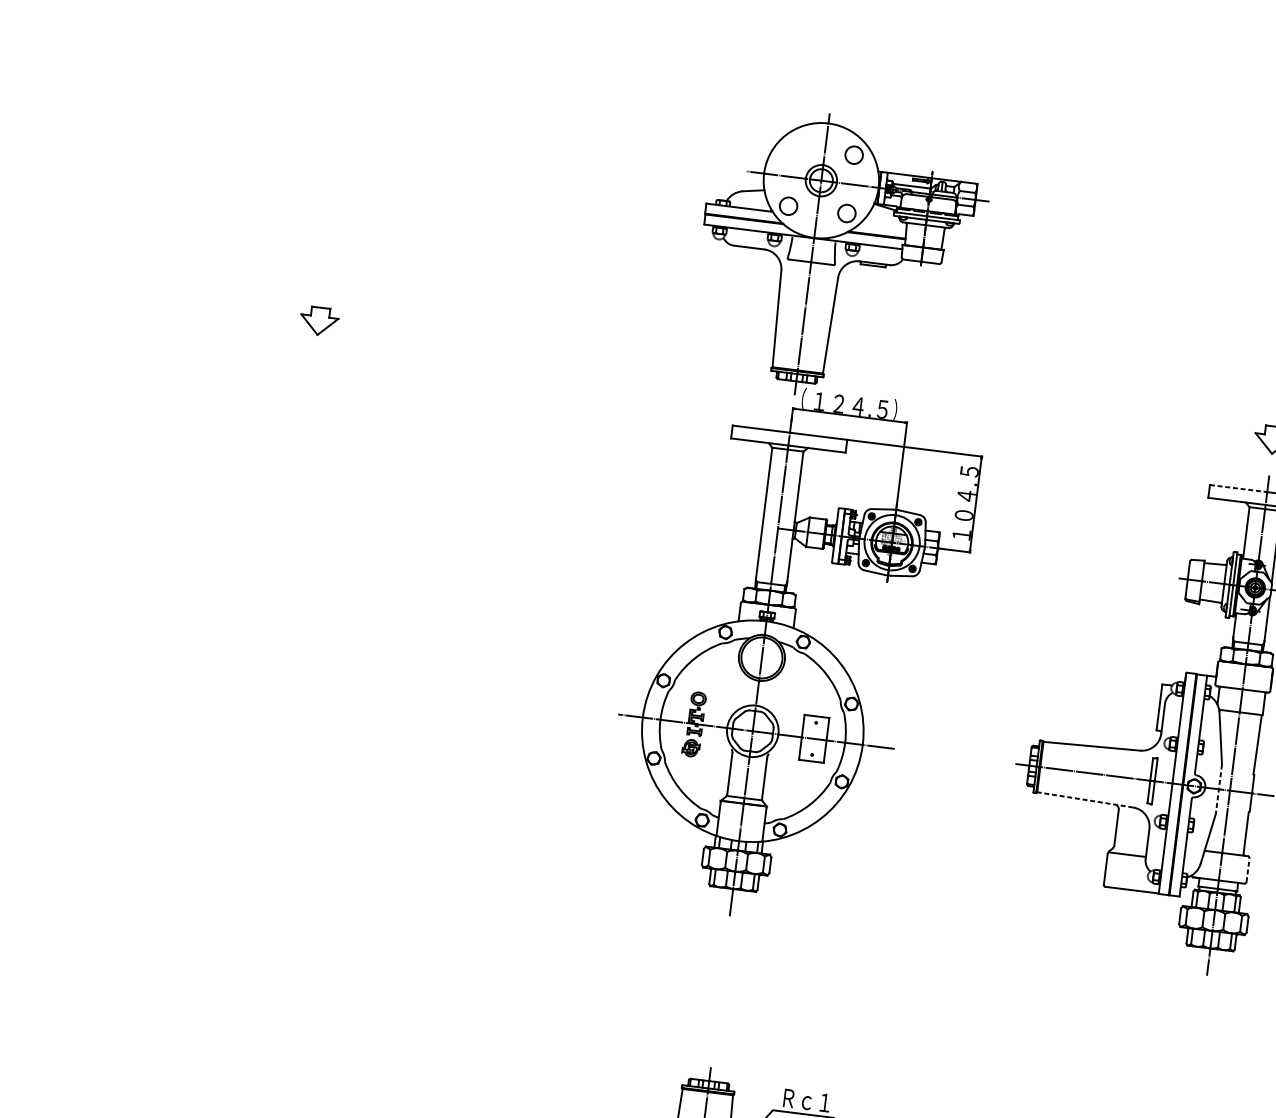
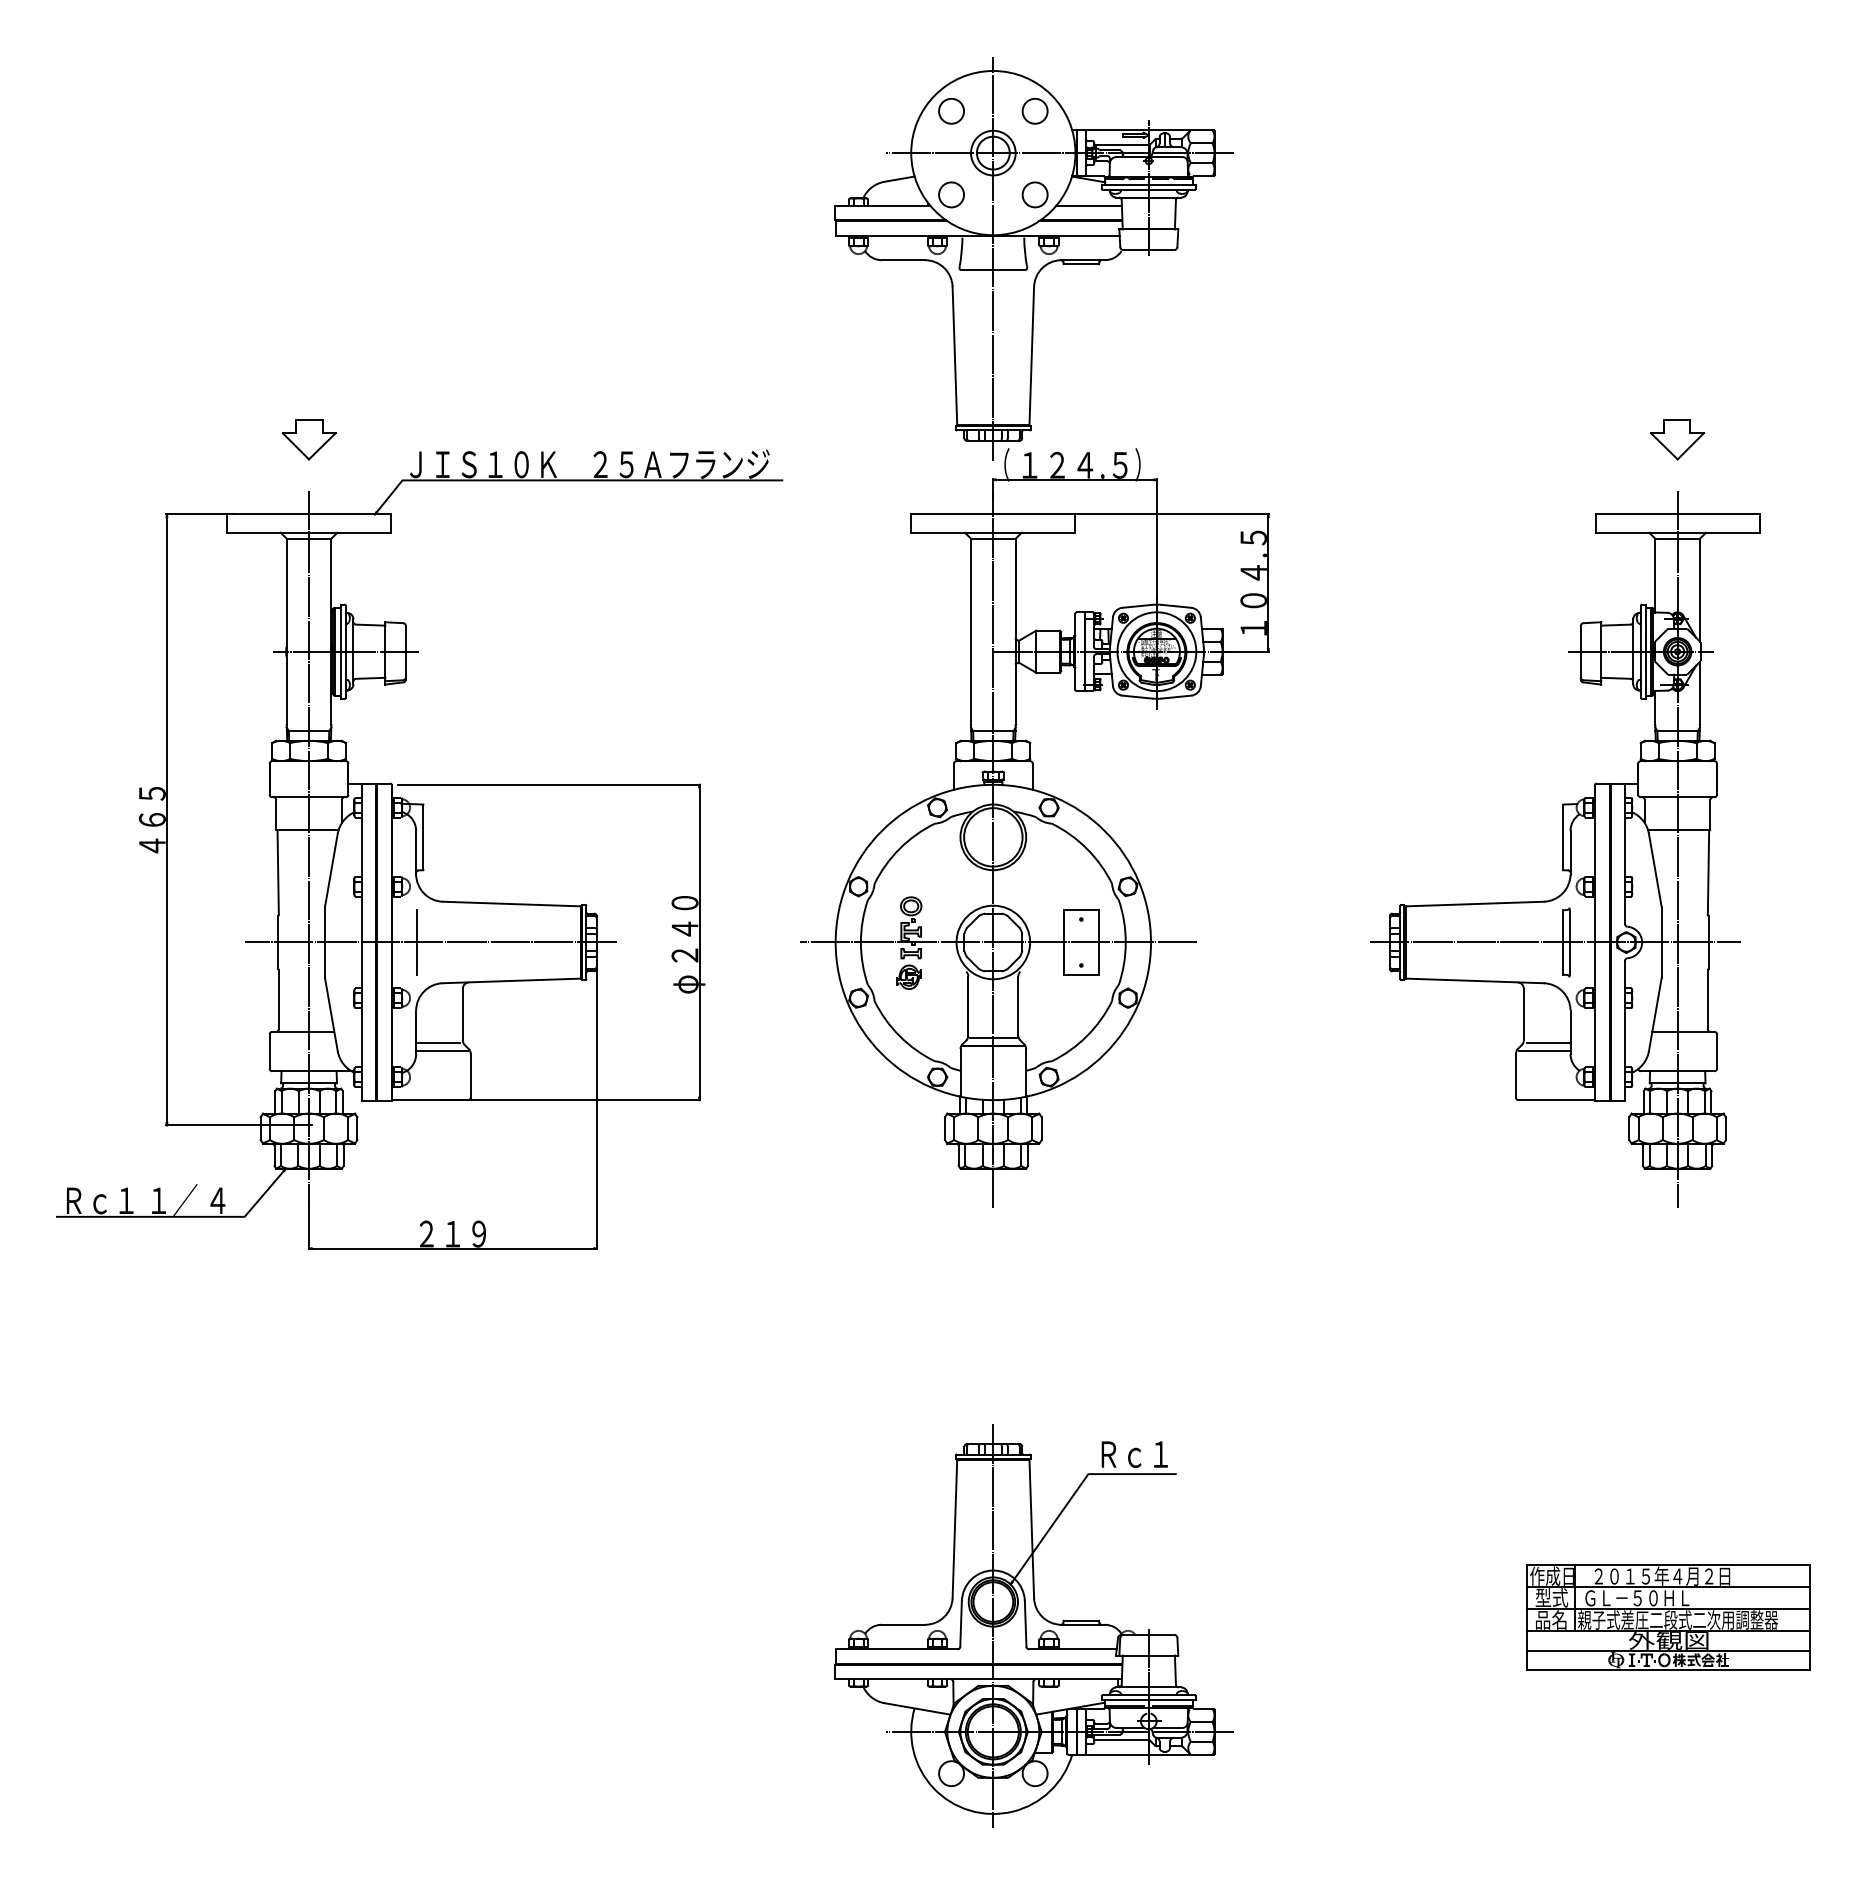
circle: (795, 147) -> (951, 110), added
line: (883, 225) -> (1088, 205), added
line: (1239, 488) -> (1637, 514), dashed -> solid
part: (360, 616) -> (419, 849), added
line: (1218, 789) -> (1661, 942), dashed -> solid
line: (1085, 799) -> (1474, 980), dashed -> solid
line: (1131, 849) -> (1548, 1043), added
line: (1248, 870) -> (1717, 1051), dashed -> solid

